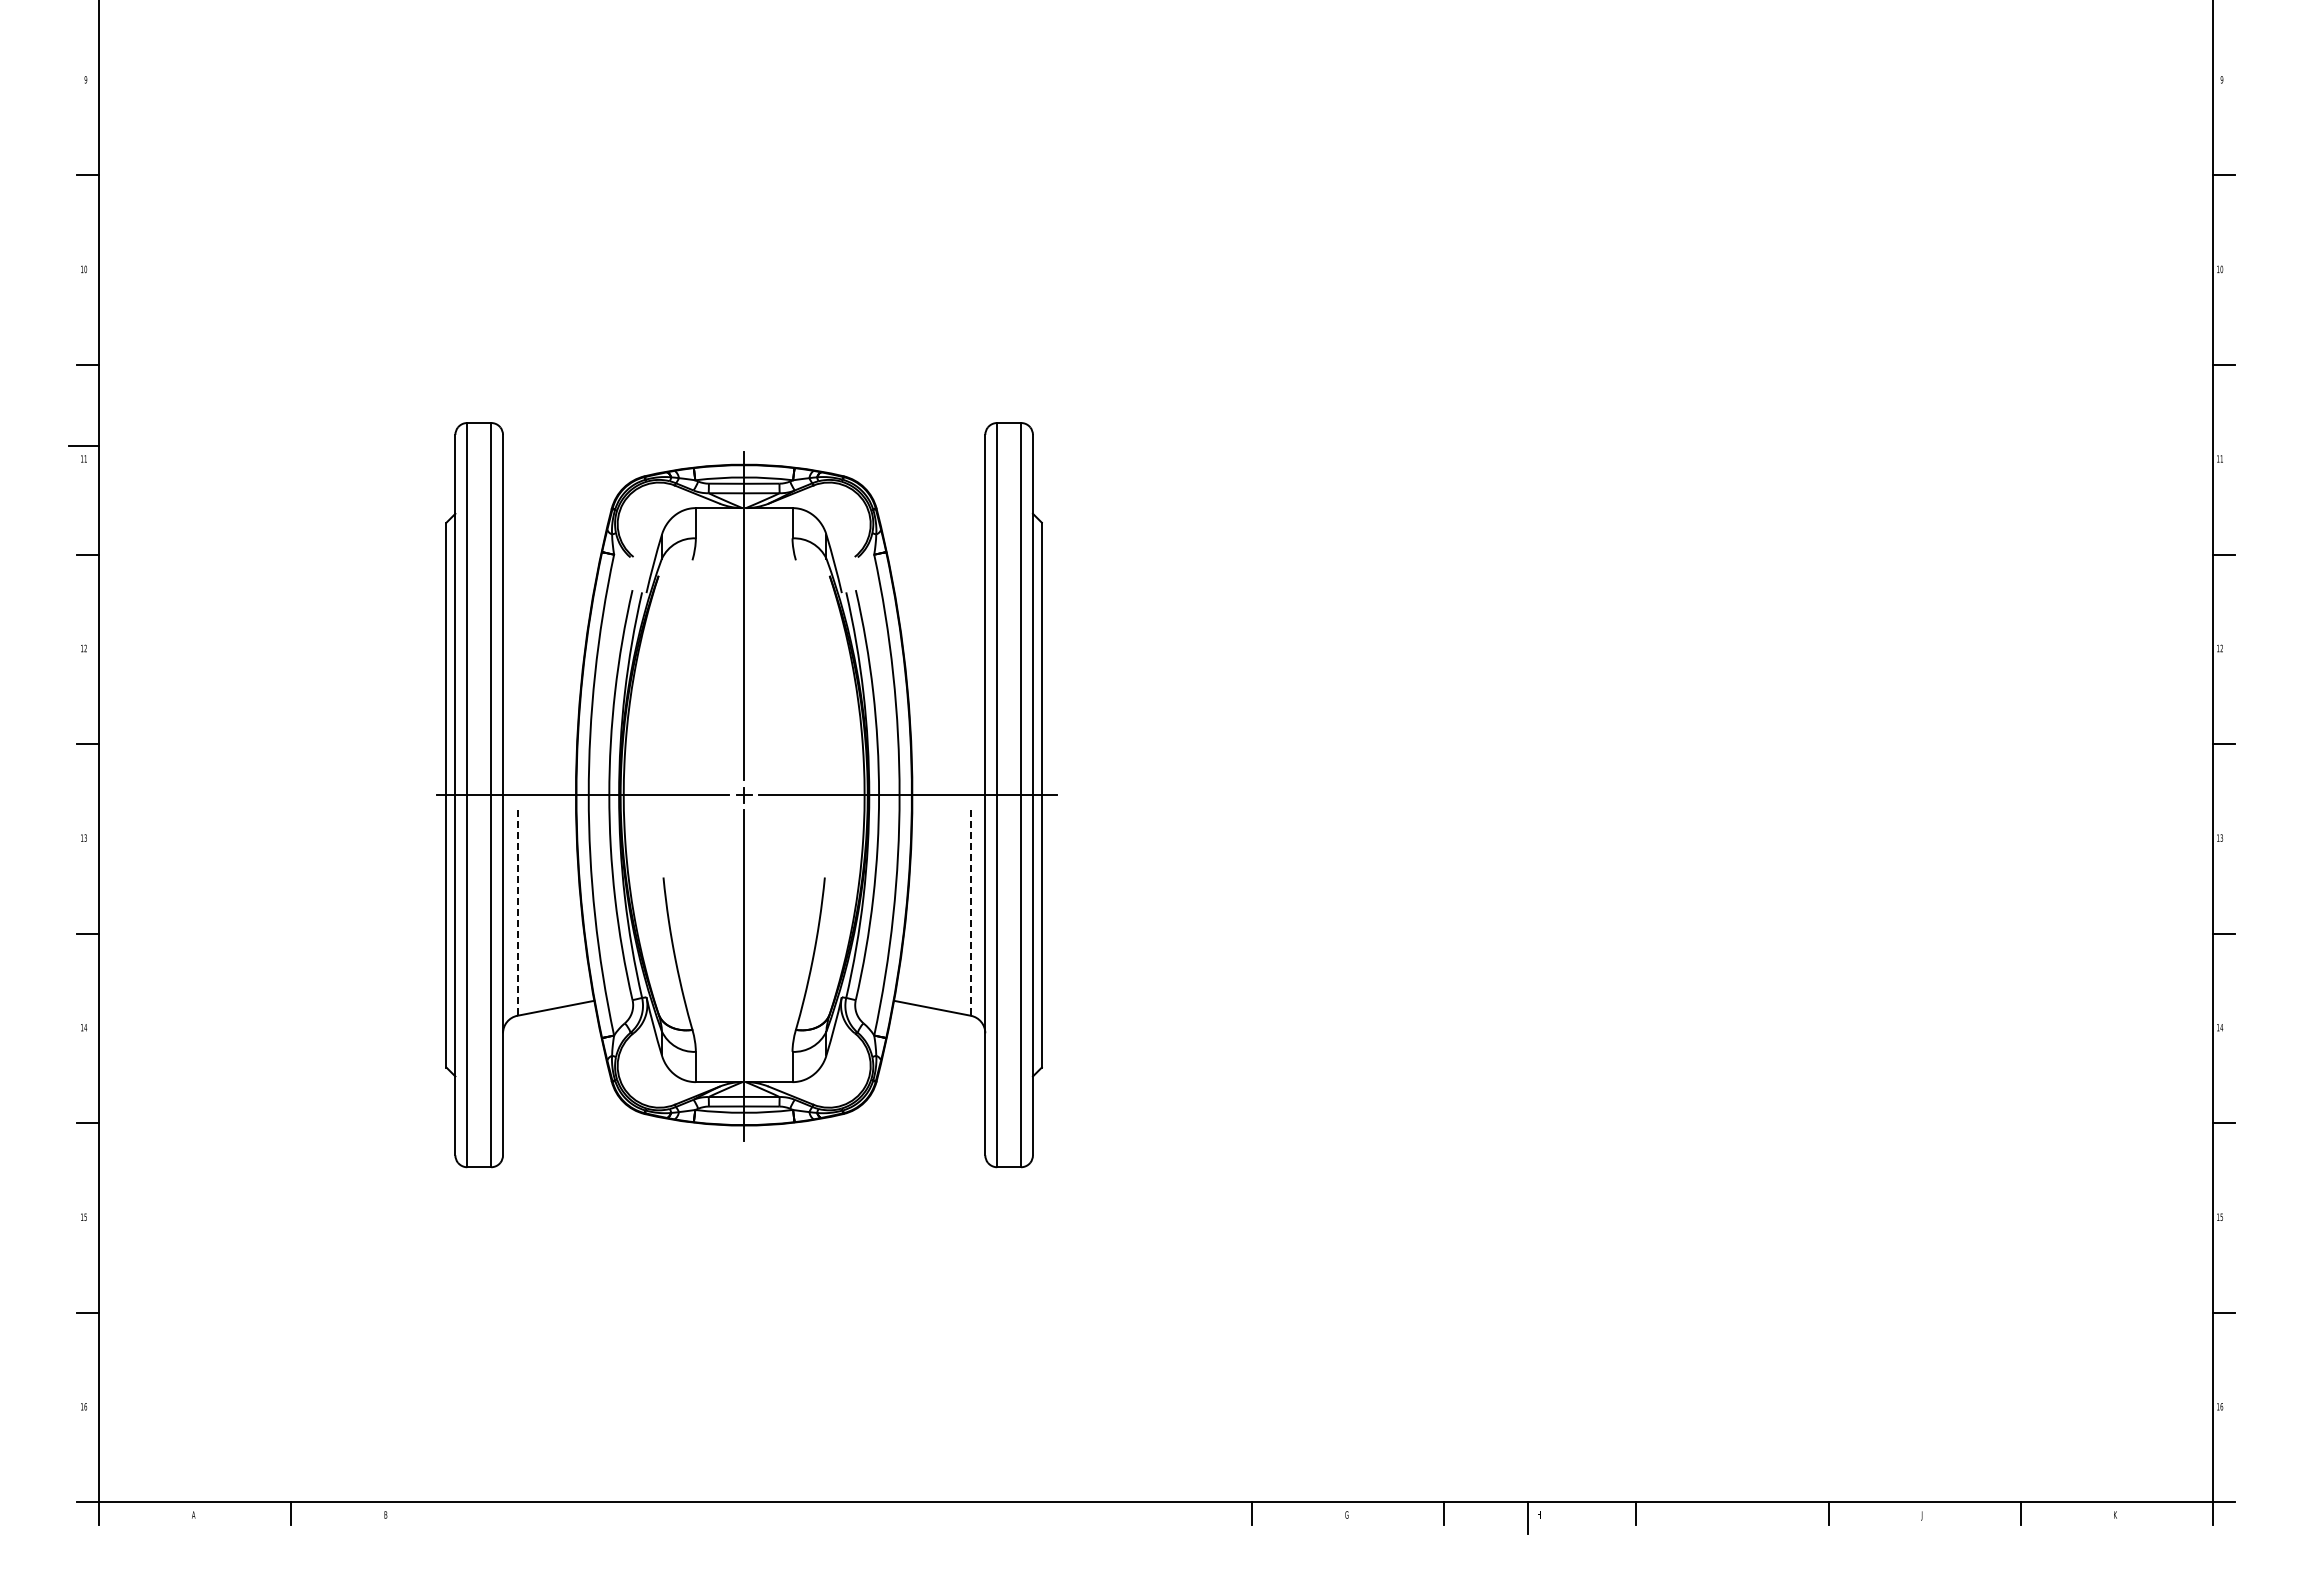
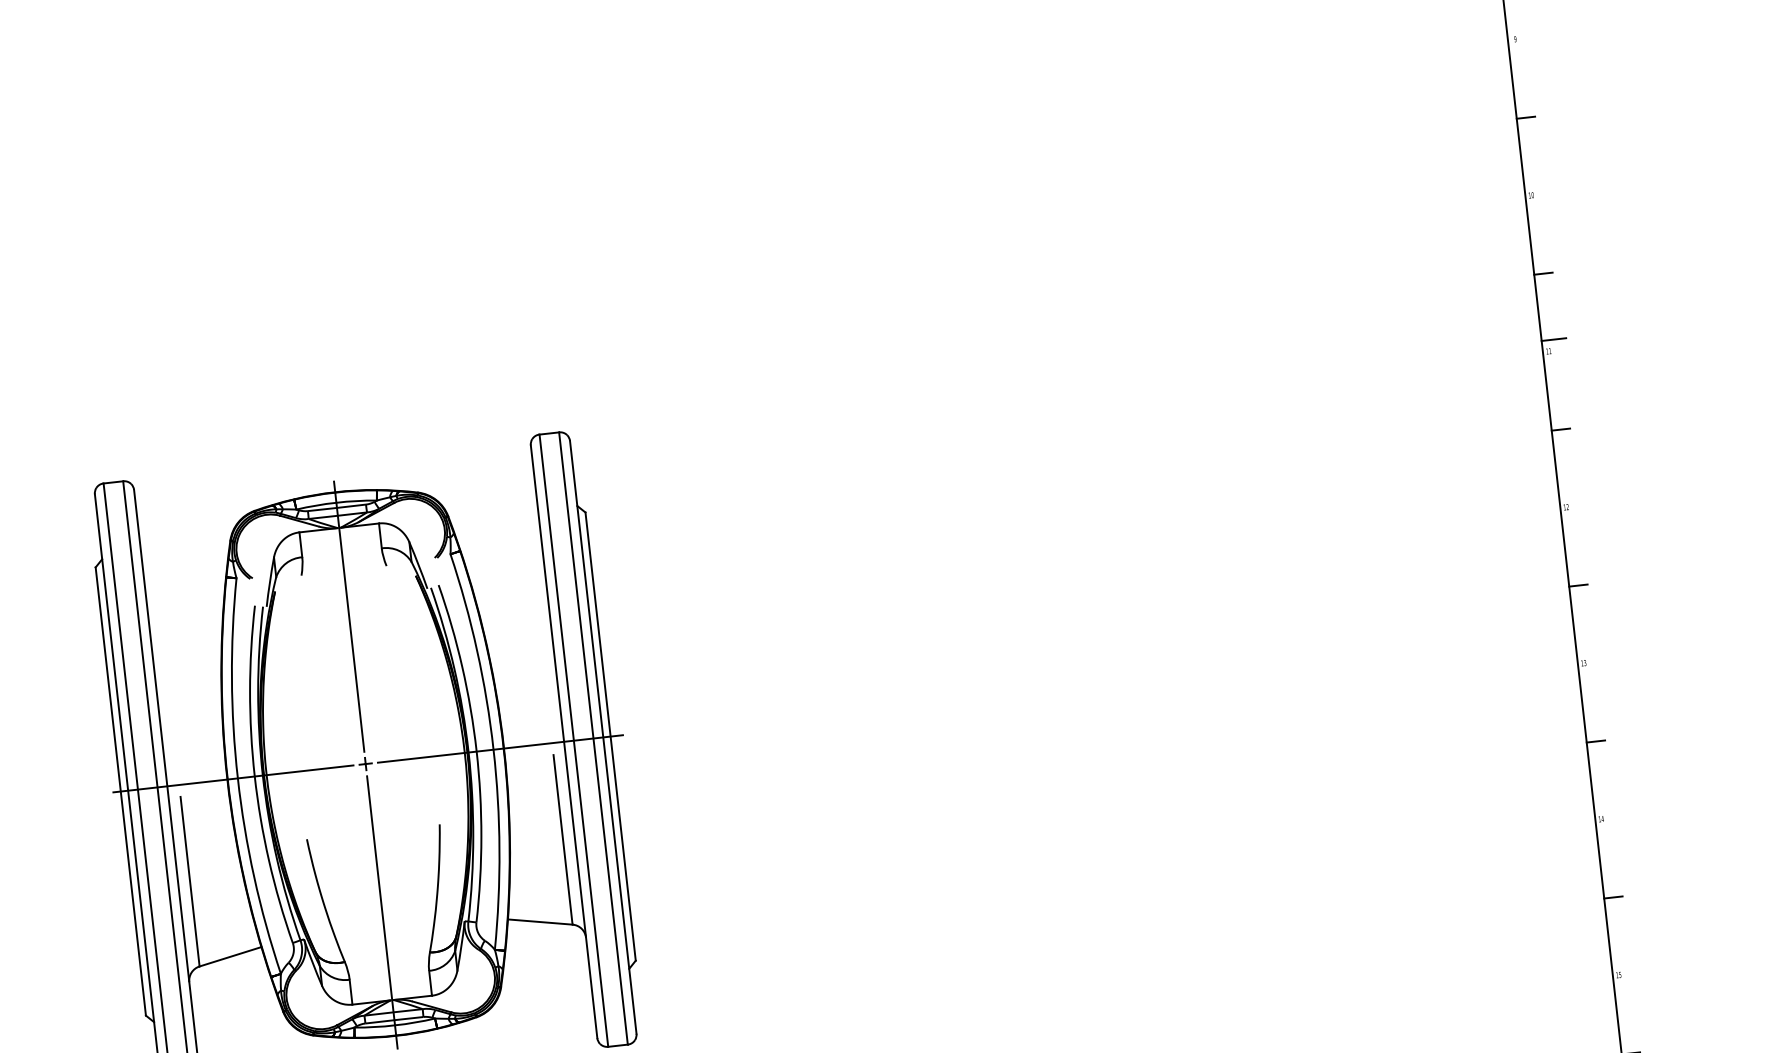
line: (2227, 445) -> (1553, 339), added
line: (517, 913) -> (190, 882), dashed -> solid
line: (970, 913) -> (562, 840), dashed -> solid

